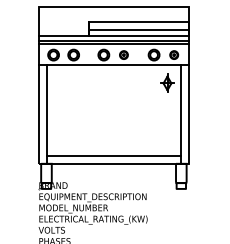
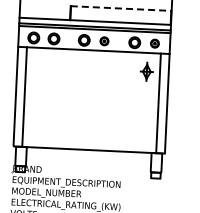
line: (139, 21) -> (121, 8), solid -> dashed
line: (138, 30) -> (120, 17), removed
line: (113, 156) -> (89, 142), removed

